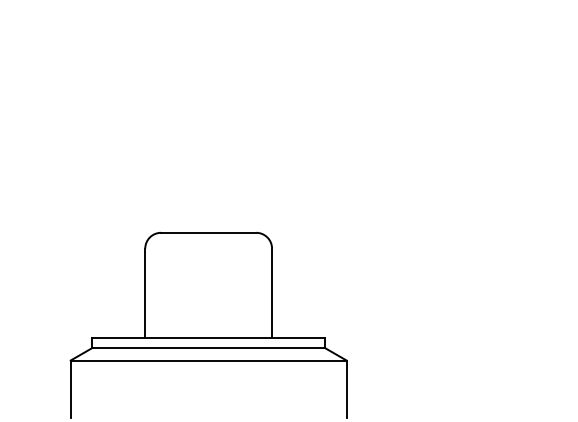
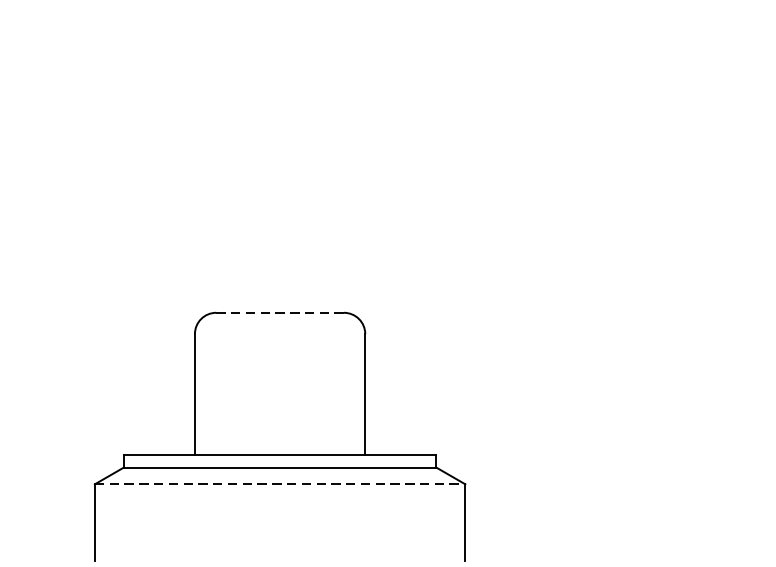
line: (208, 232) -> (279, 312), solid -> dashed
line: (208, 360) -> (279, 484), solid -> dashed

